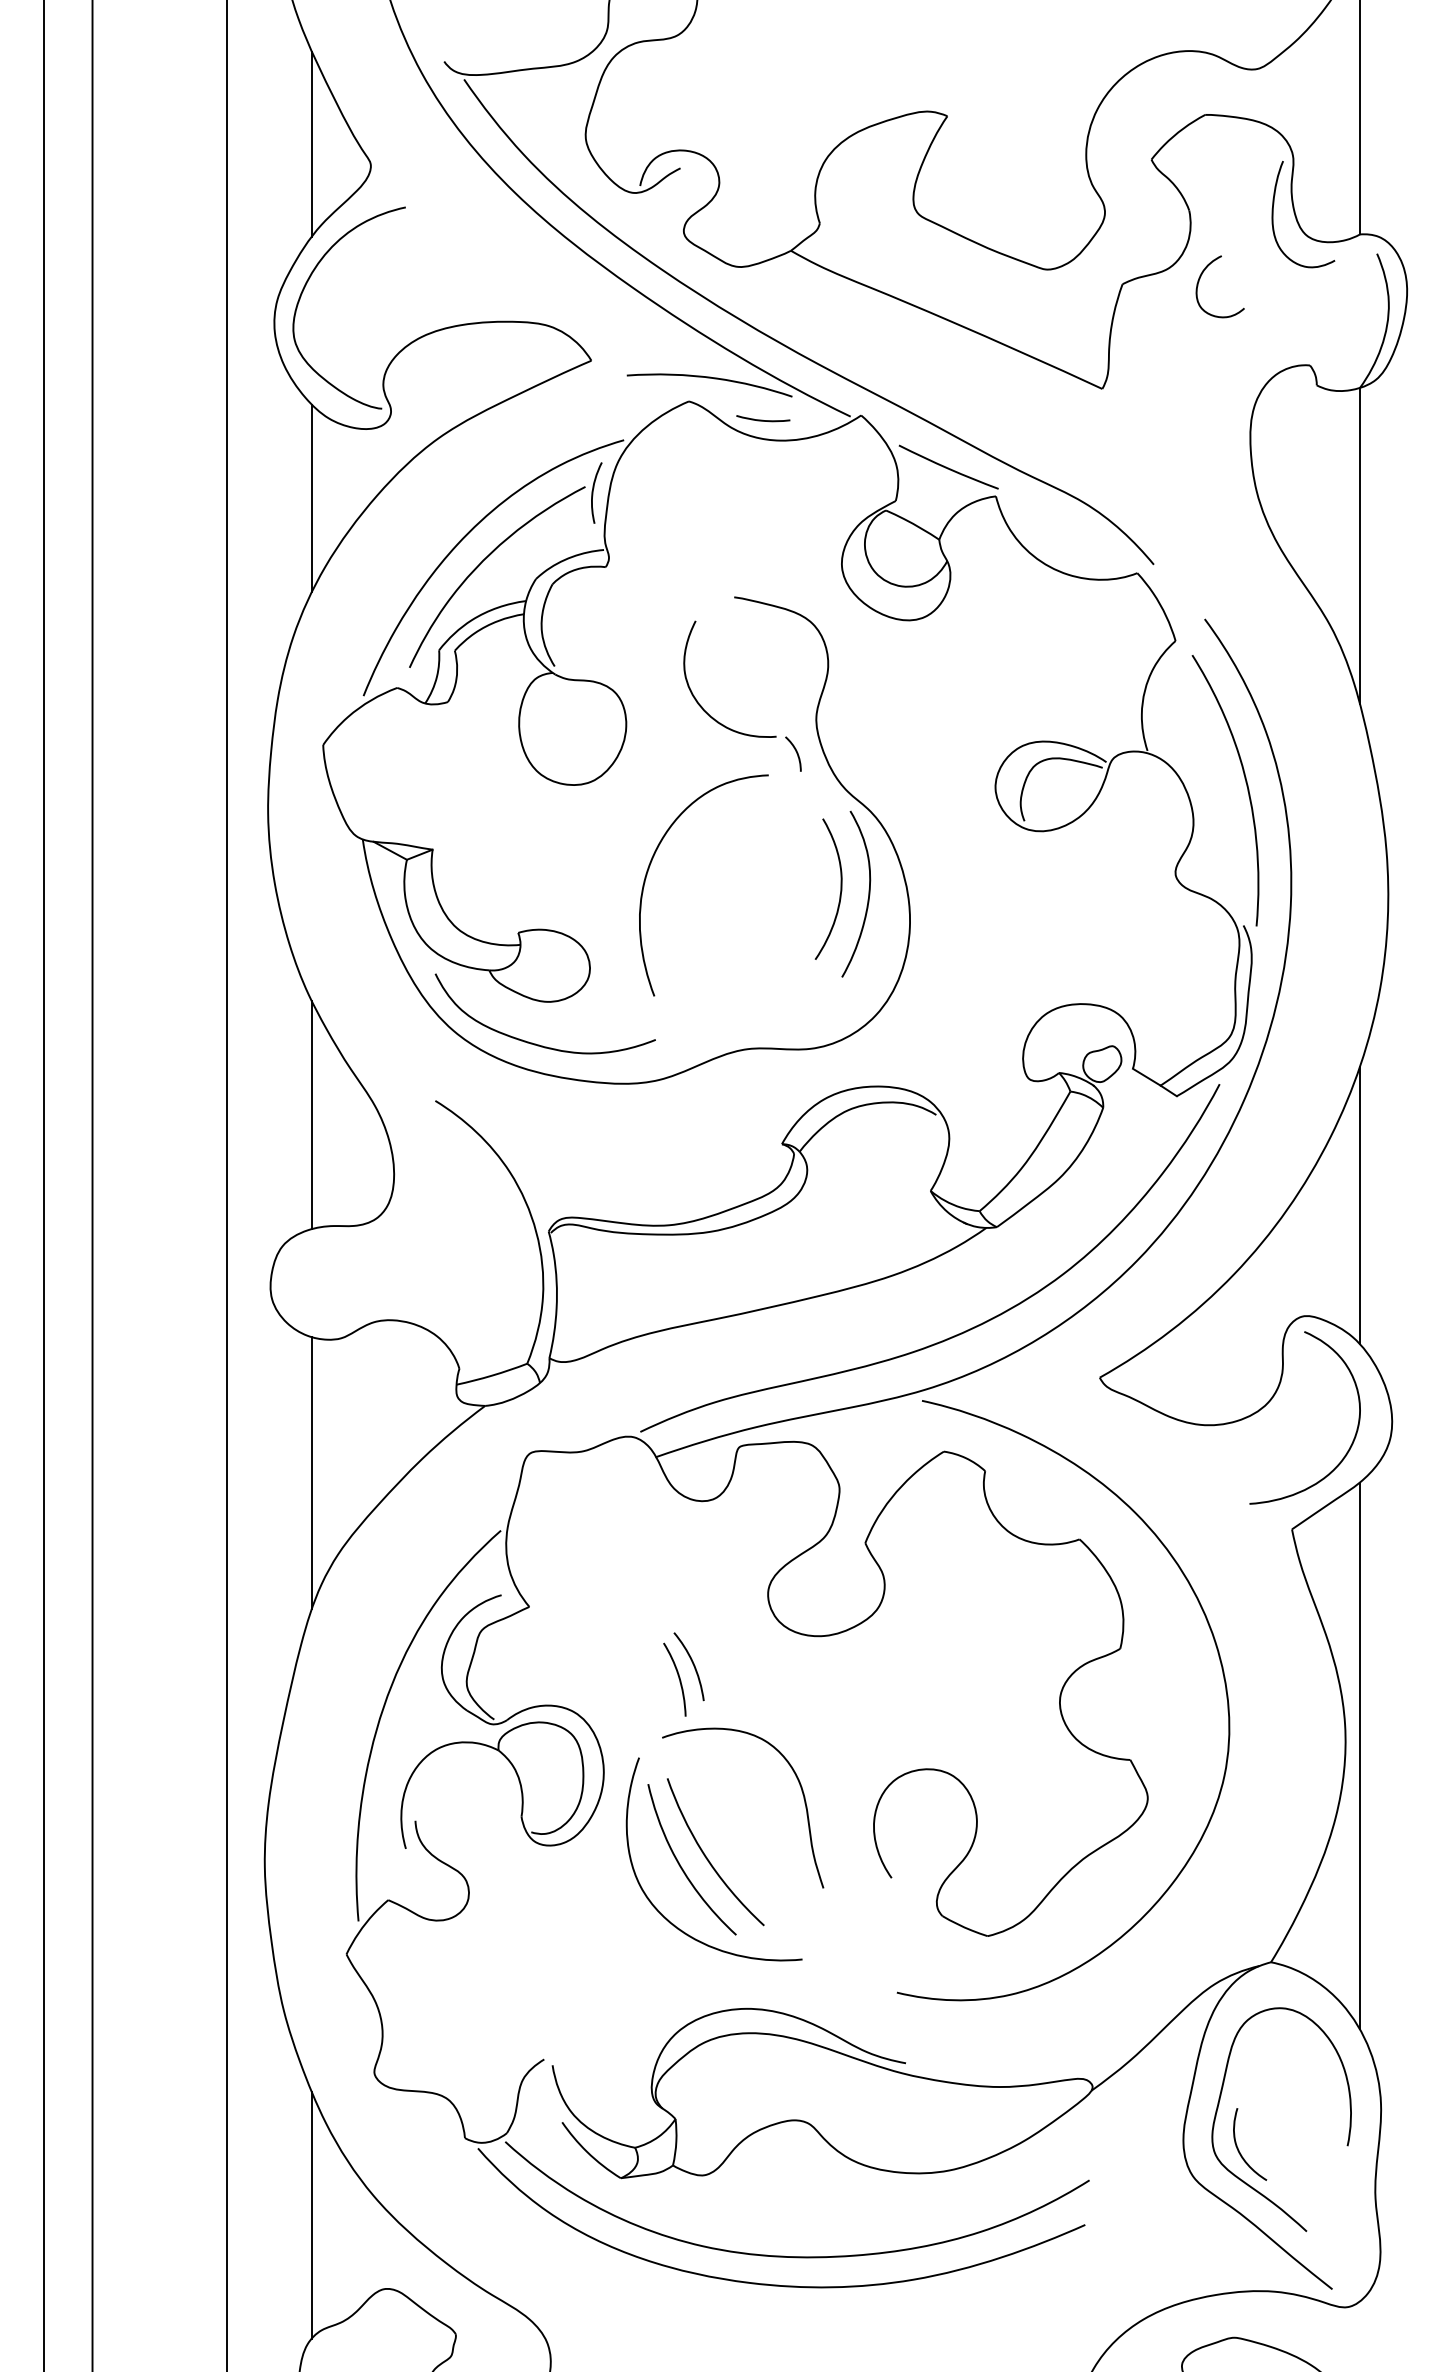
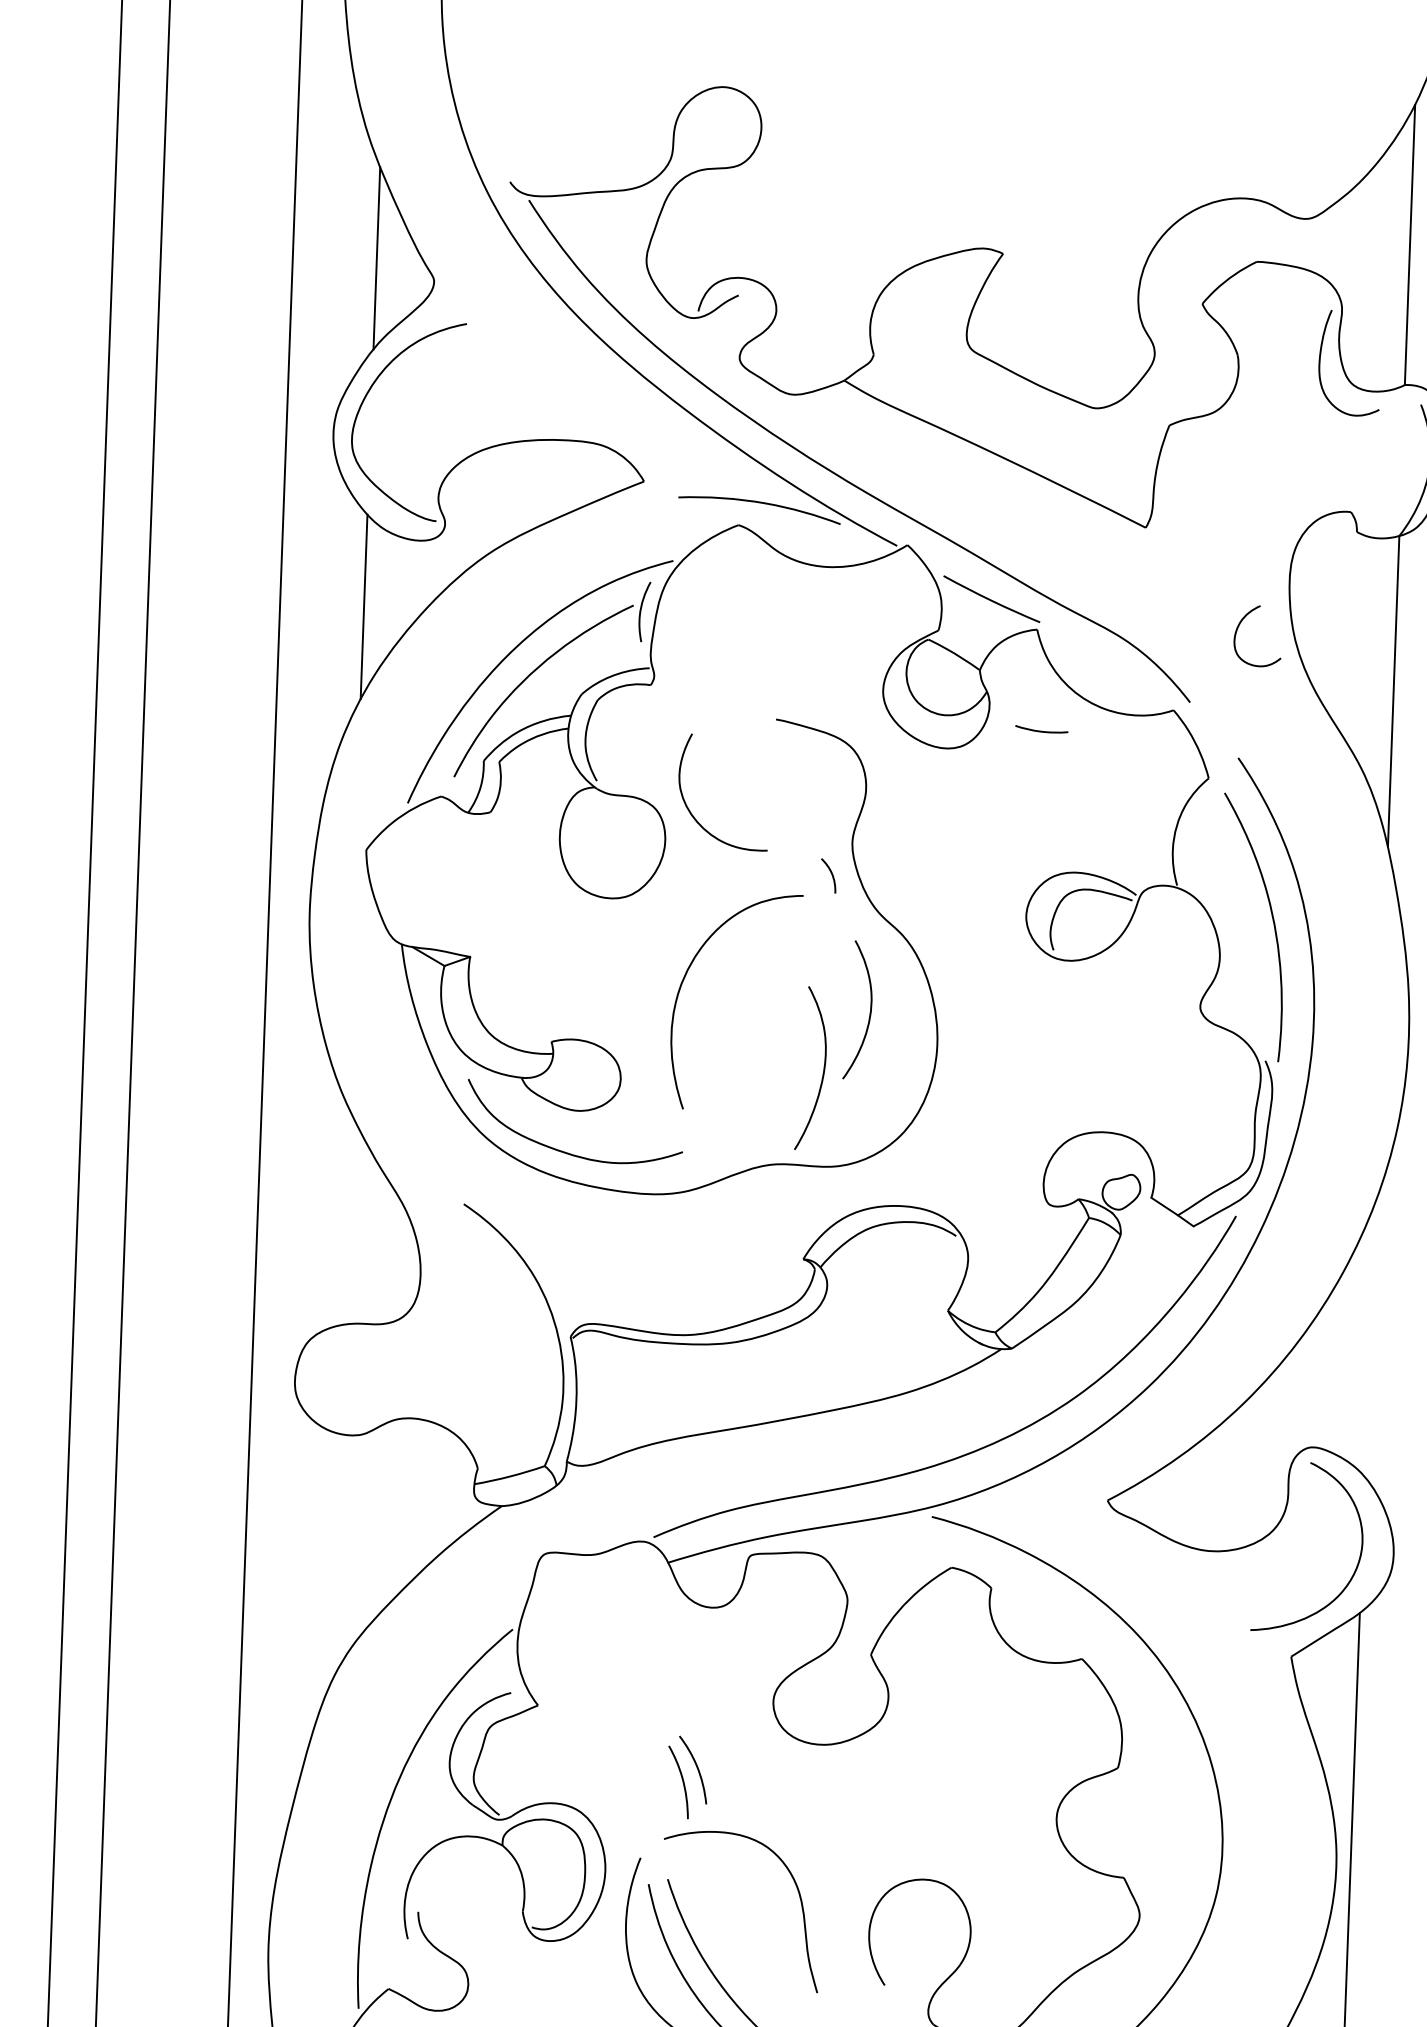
curve: (1200, 279) -> (1238, 628), moved
curve: (762, 419) -> (1040, 730), moved
curve: (696, 698) -> (690, 810), moved
curve: (868, 893) -> (823, 1068), moved
line: (311, 1115) -> (341, 1214), removed
line: (1360, 1205) -> (1370, 1340), removed
line: (311, 1472) -> (328, 1565), removed

